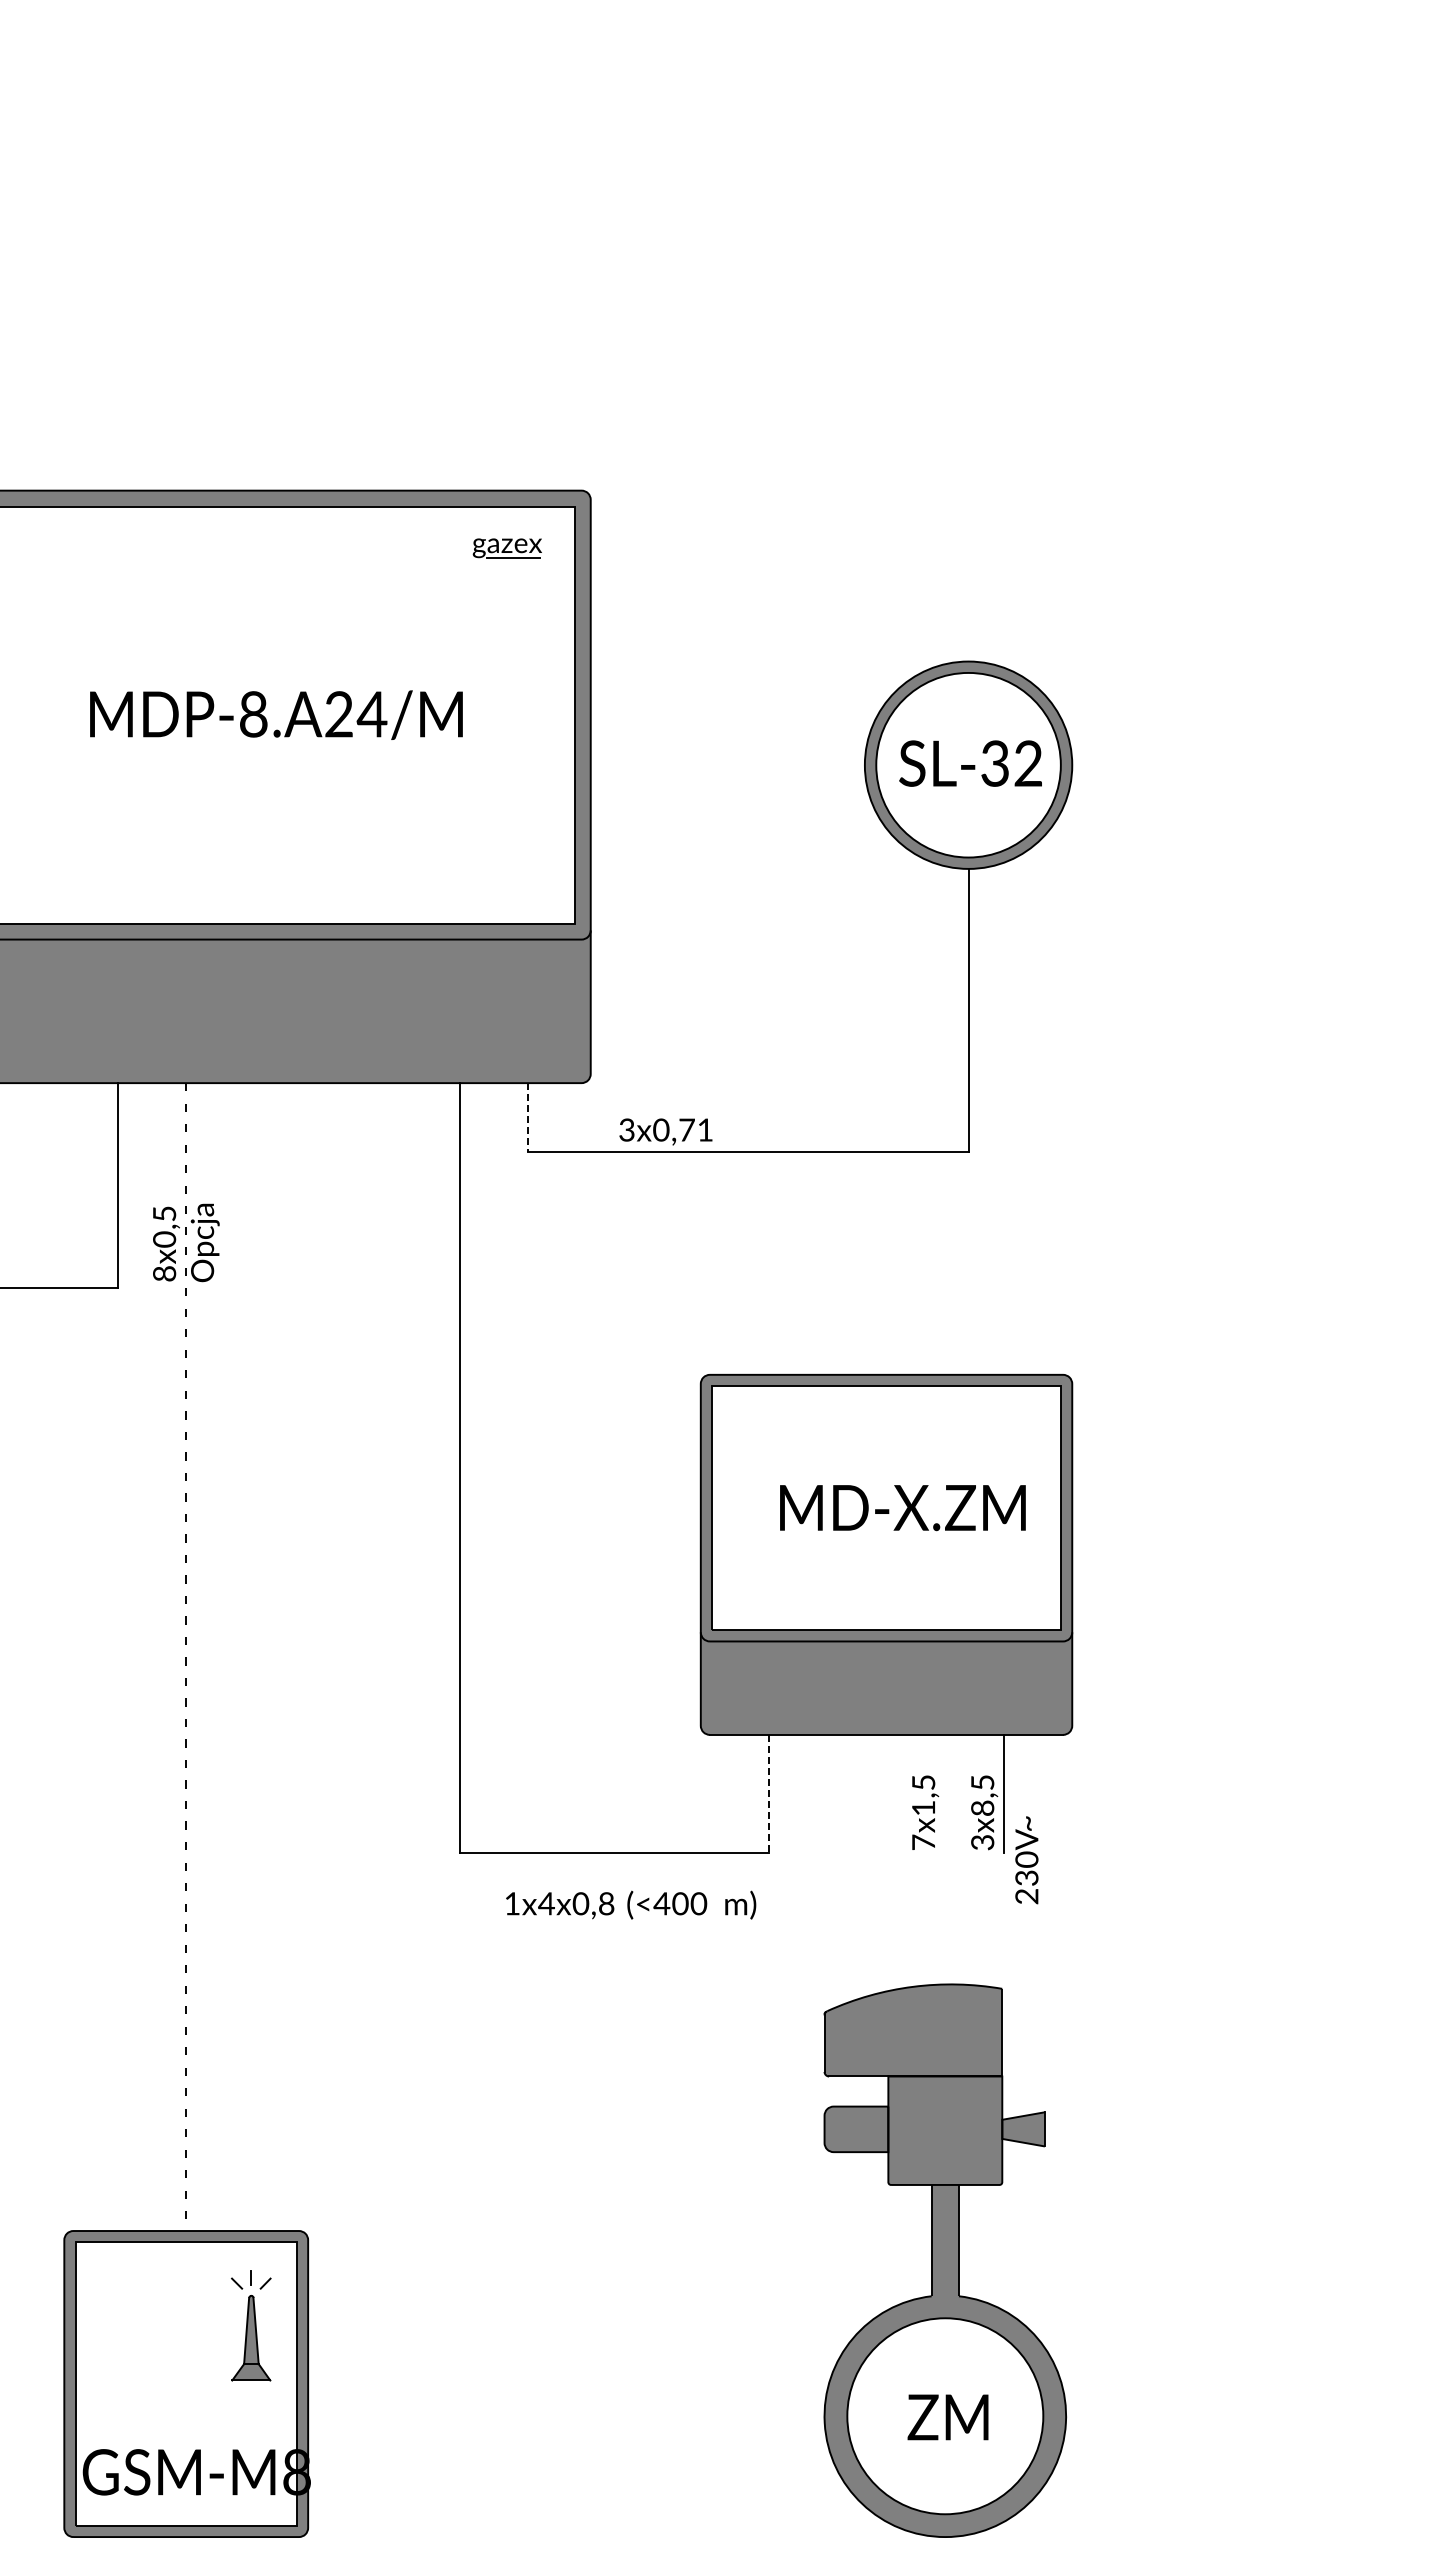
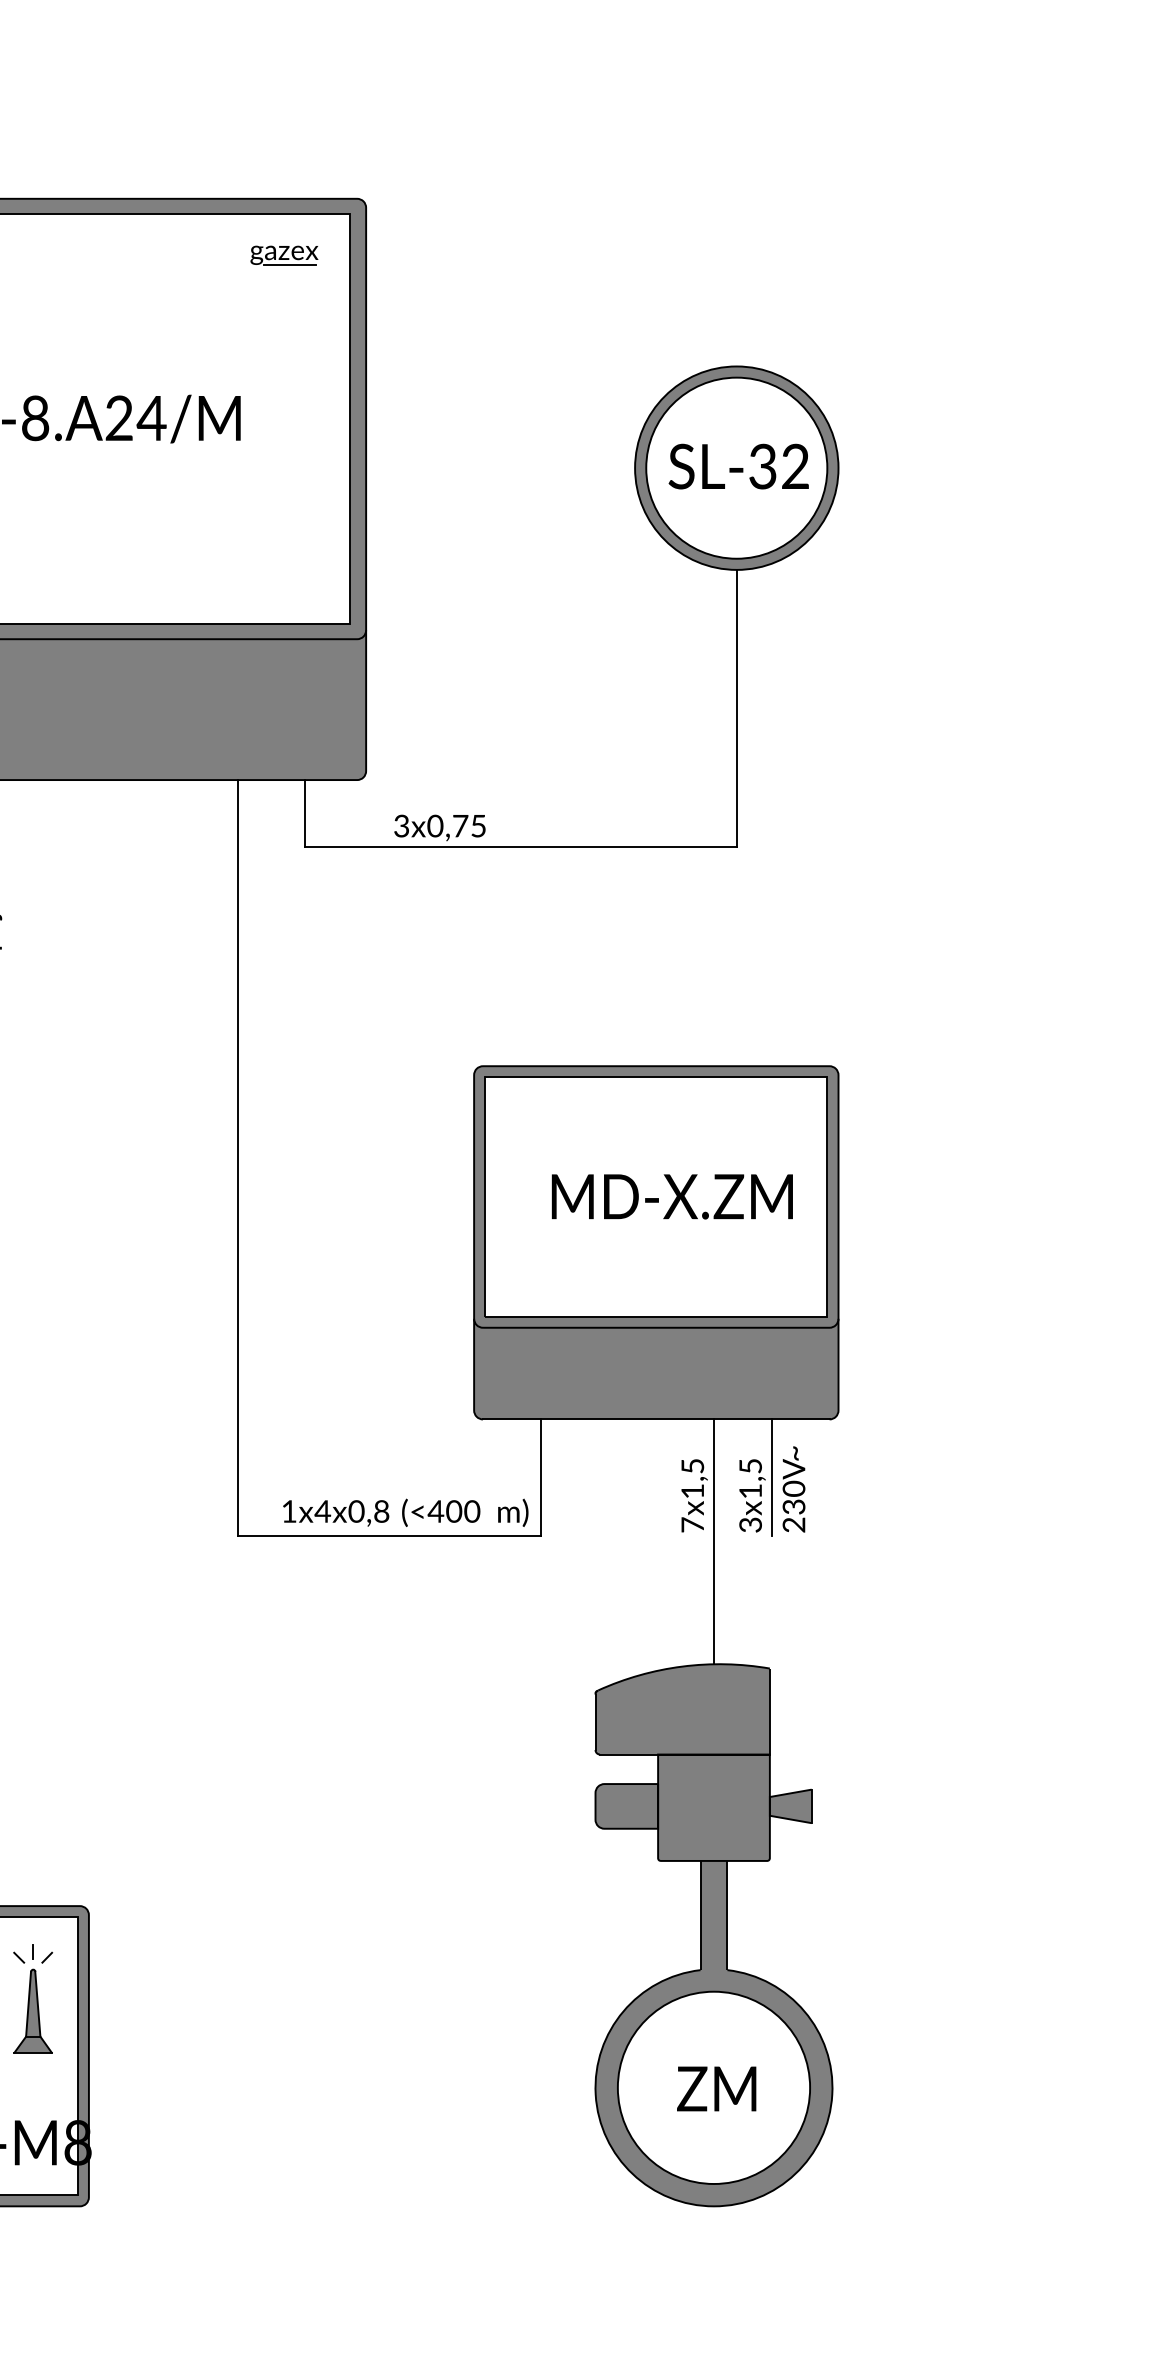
line: (528, 1117) -> (305, 813), dashed -> solid
text: (705, 1129) -> (478, 825), 3x0,71 -> 3x0,75
line: (768, 1794) -> (540, 1477), dashed -> solid
text: (982, 1807) -> (750, 1490), 3x8,5 -> 3x1,5
line: (945, 1859) -> (714, 1541), added
text: (1026, 1860) -> (793, 1489), moved
text: (631, 1904) -> (406, 1512), moved

